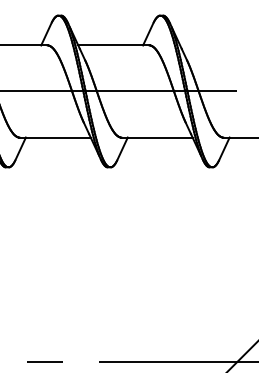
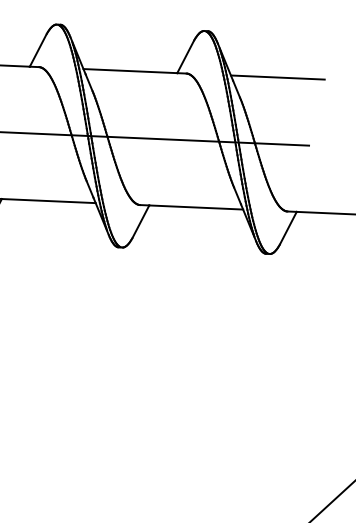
line: (212, 45) -> (277, 77), added

